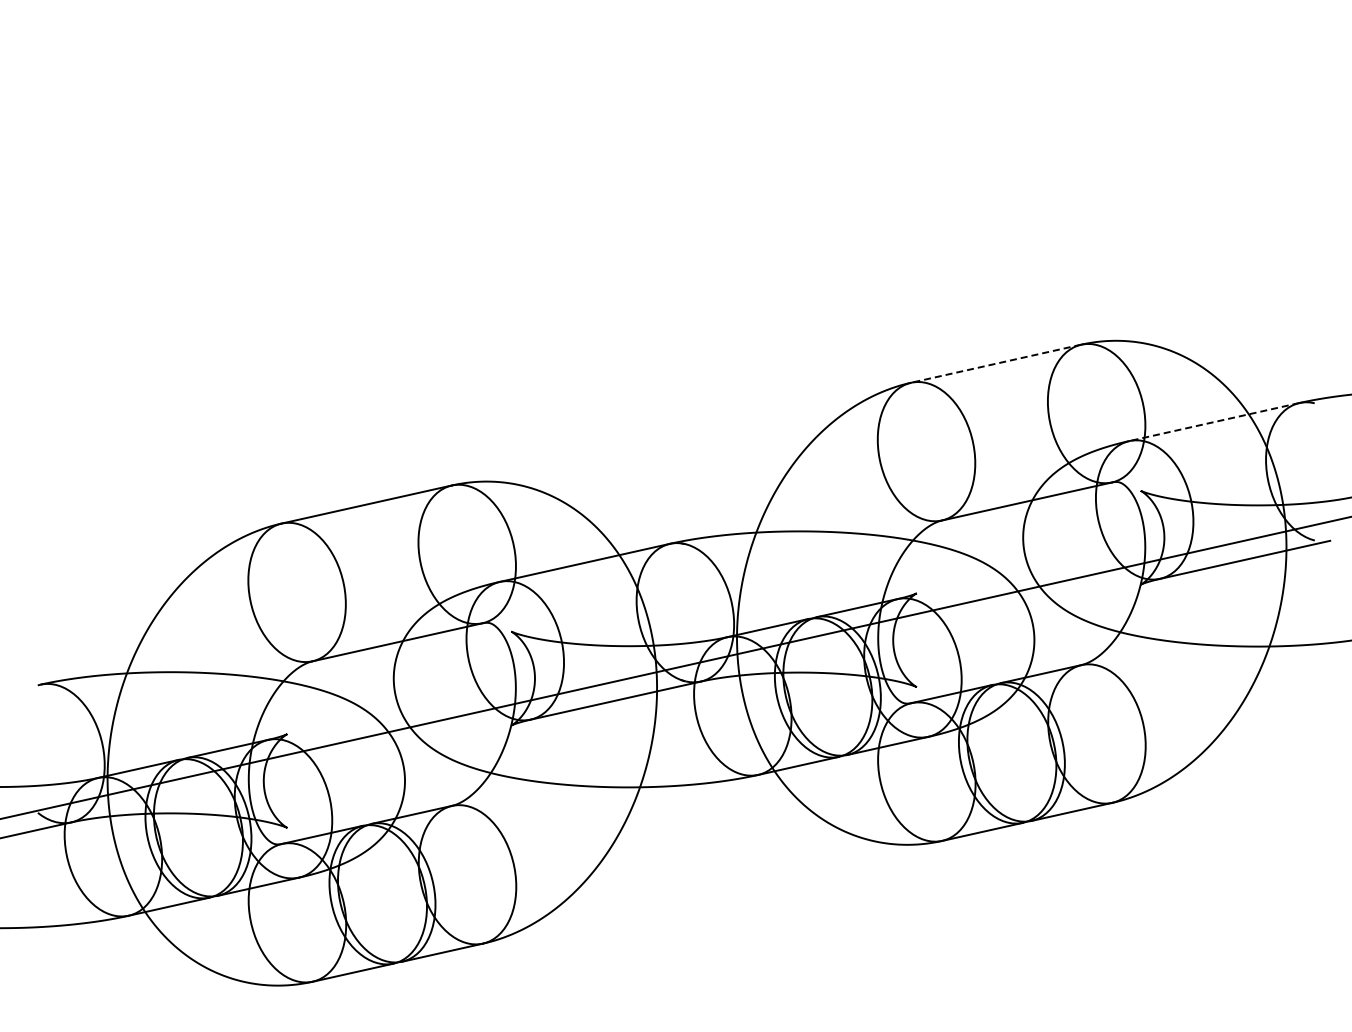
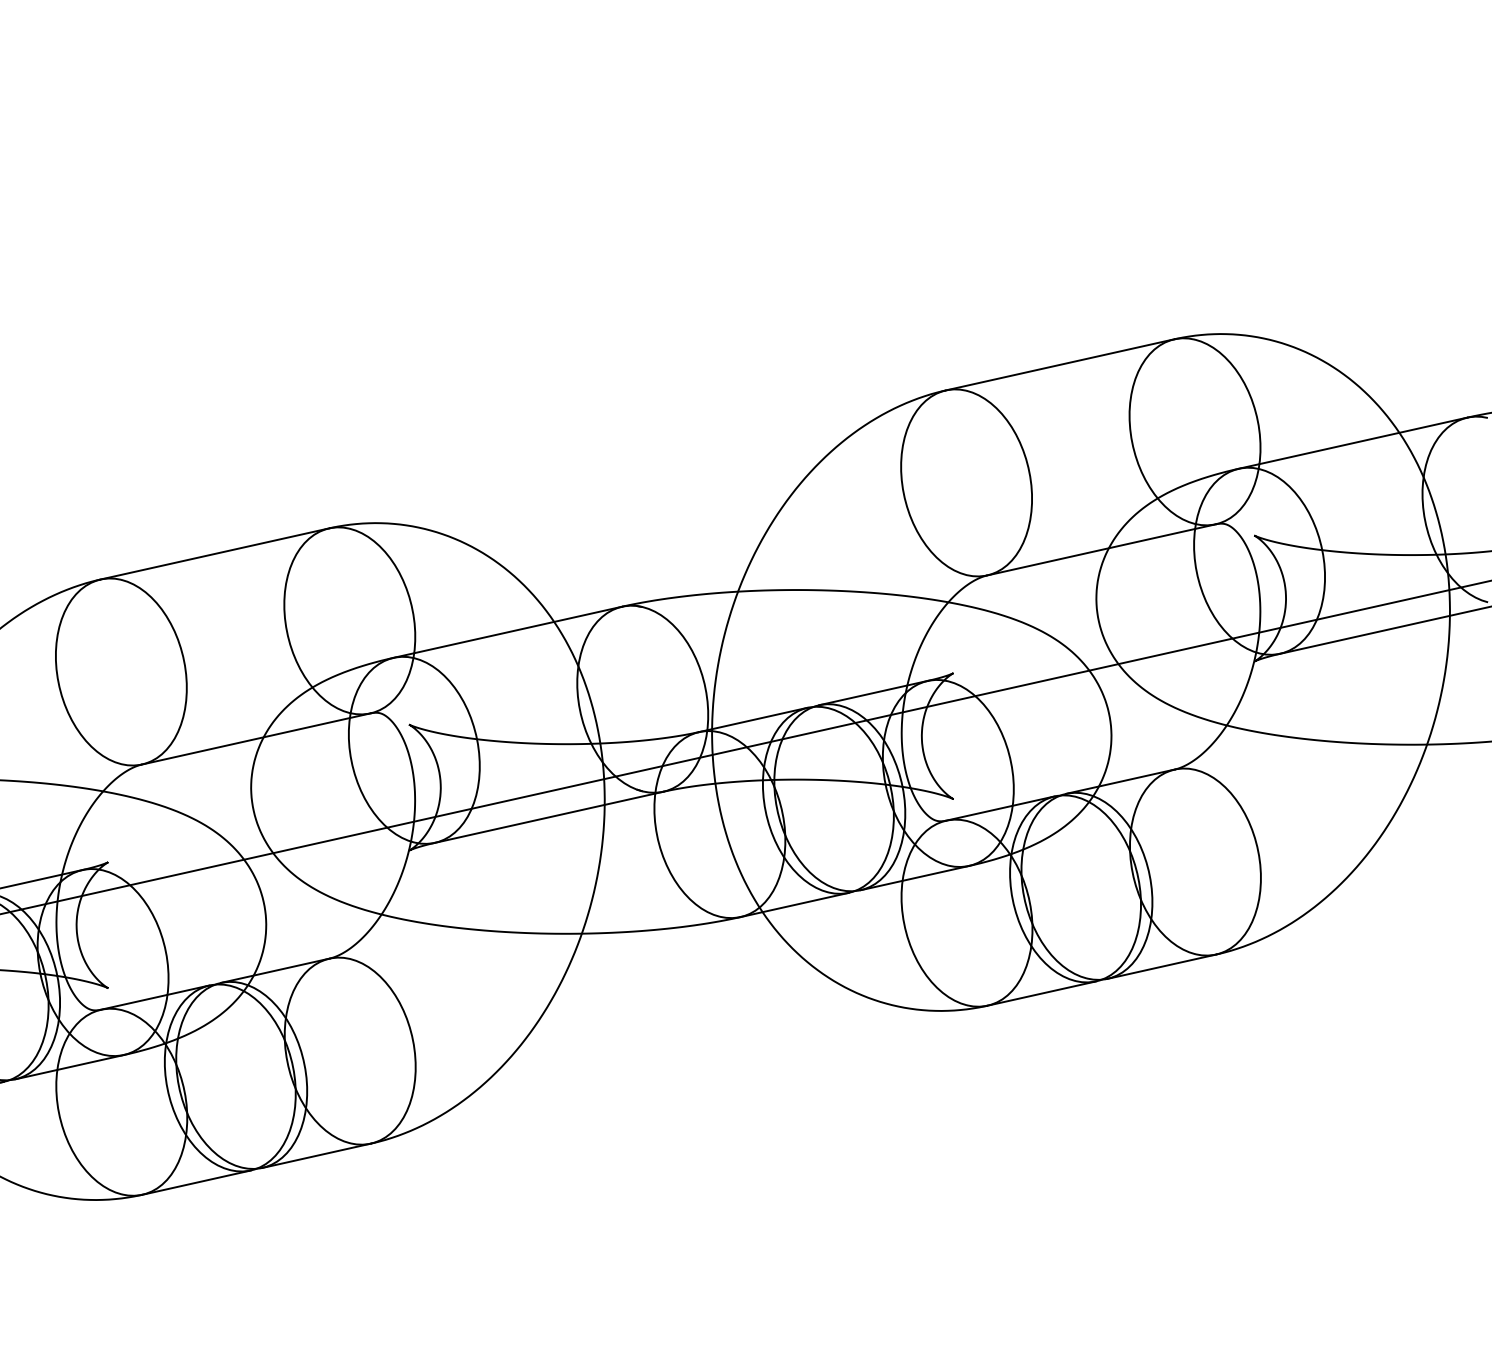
line: (995, 363) -> (1059, 364), dashed -> solid
line: (1213, 422) -> (1351, 443), dashed -> solid

